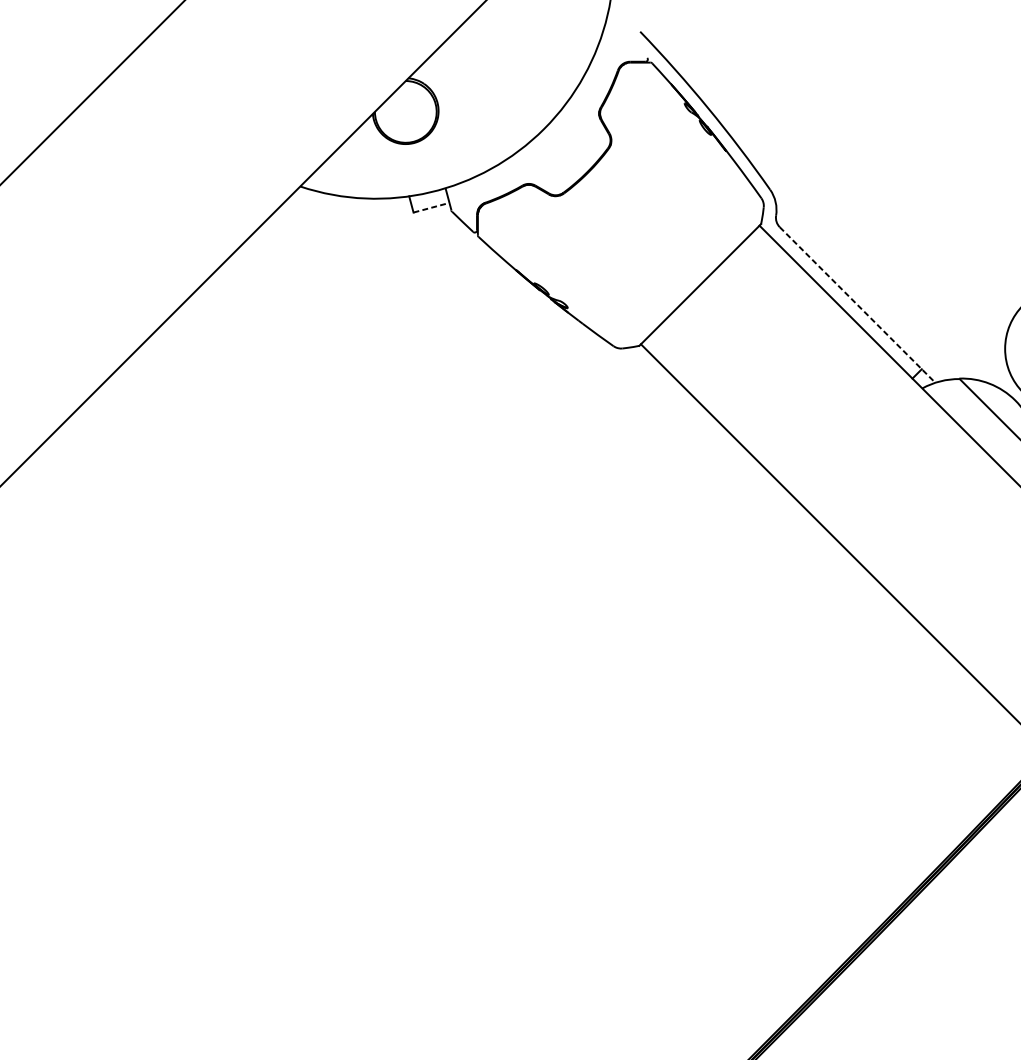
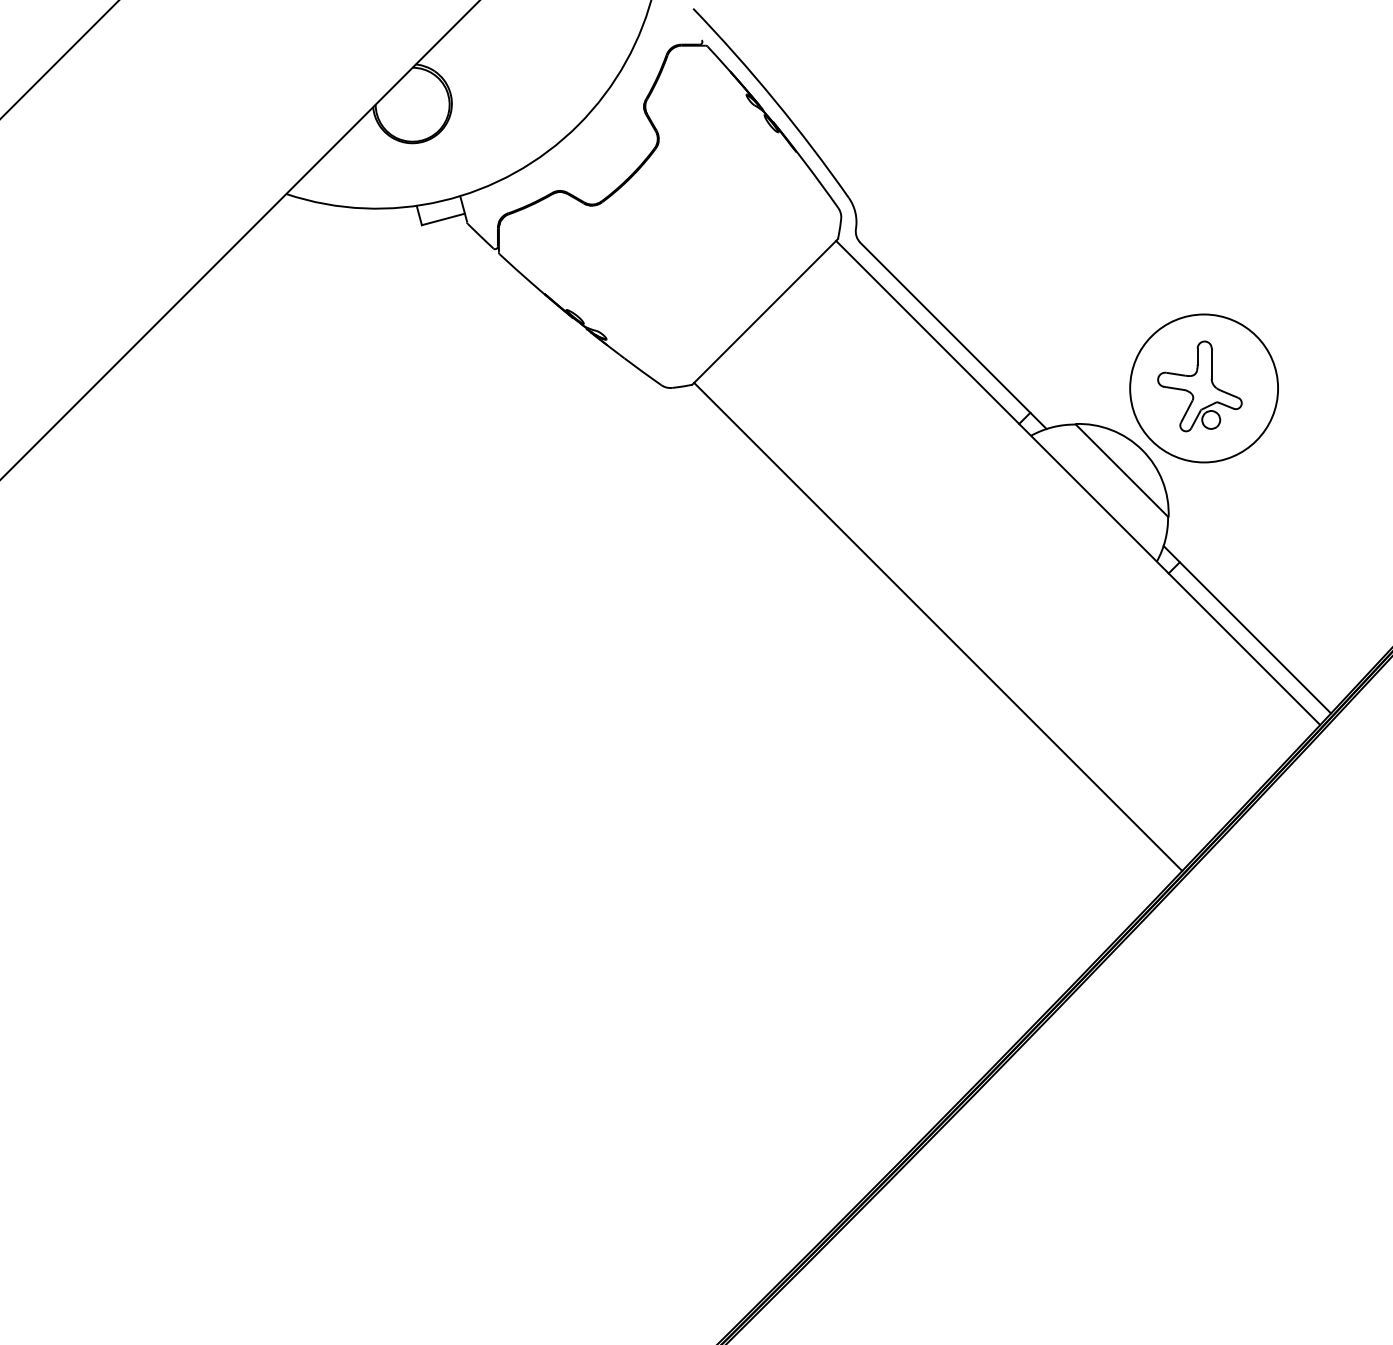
line: (431, 207) -> (443, 219), dashed -> solid
line: (857, 304) -> (953, 335), dashed -> solid

